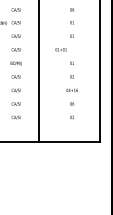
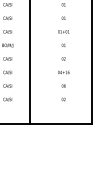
text: (60, 49) -> (63, 31), moved

